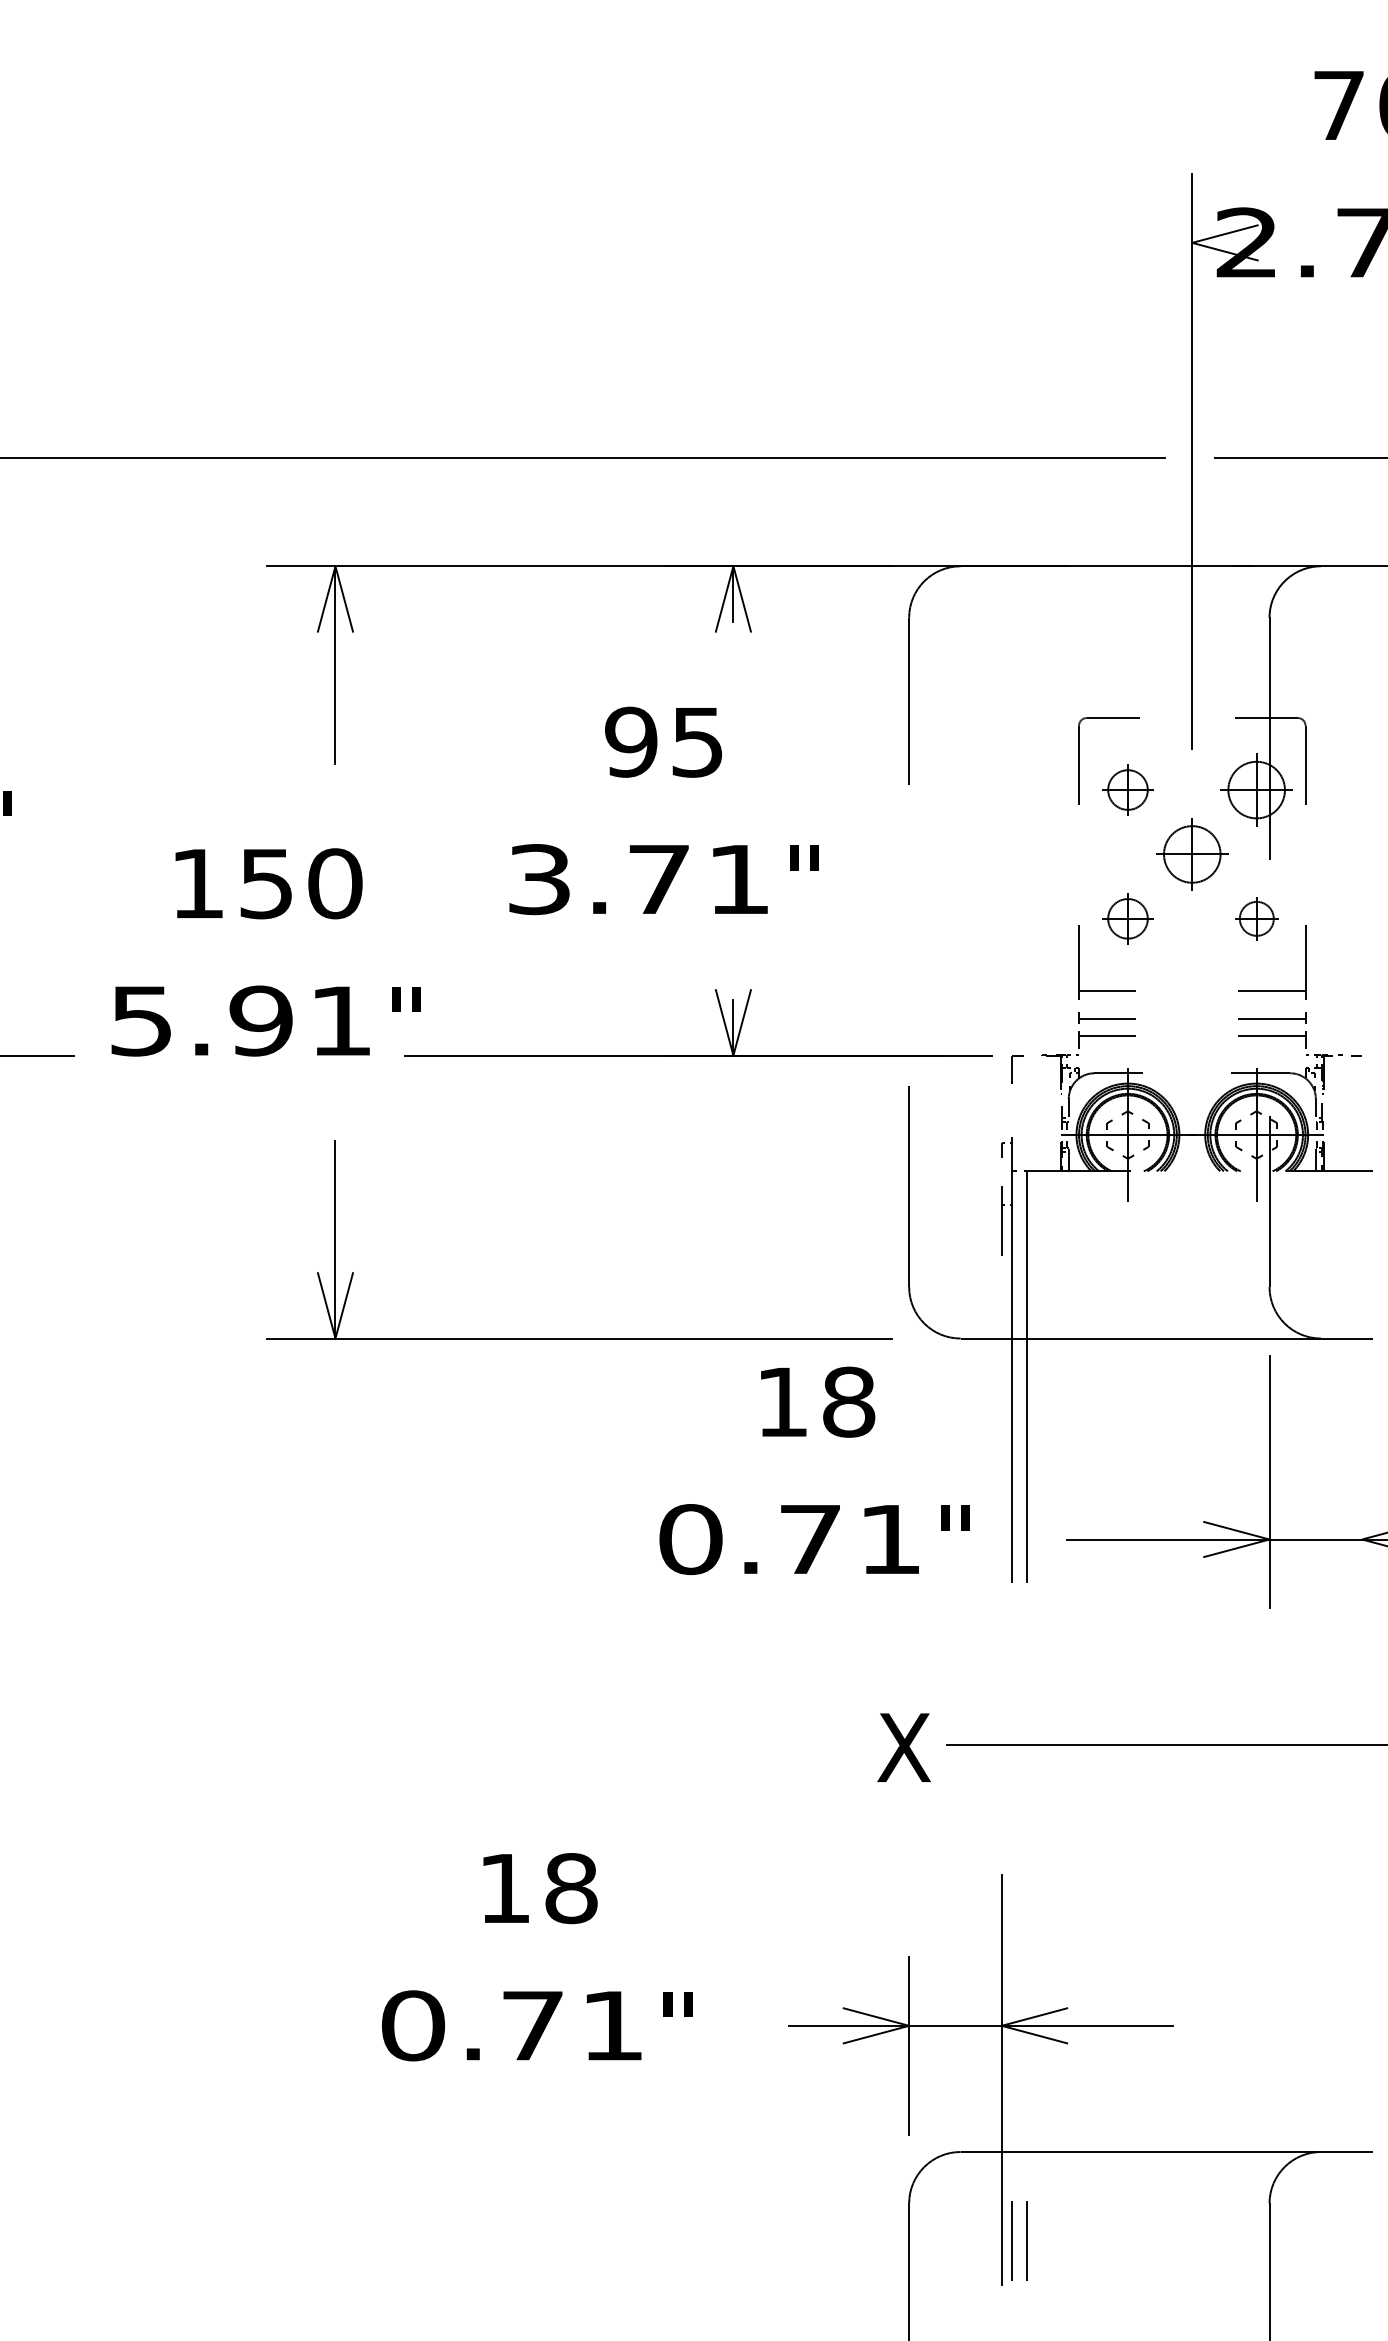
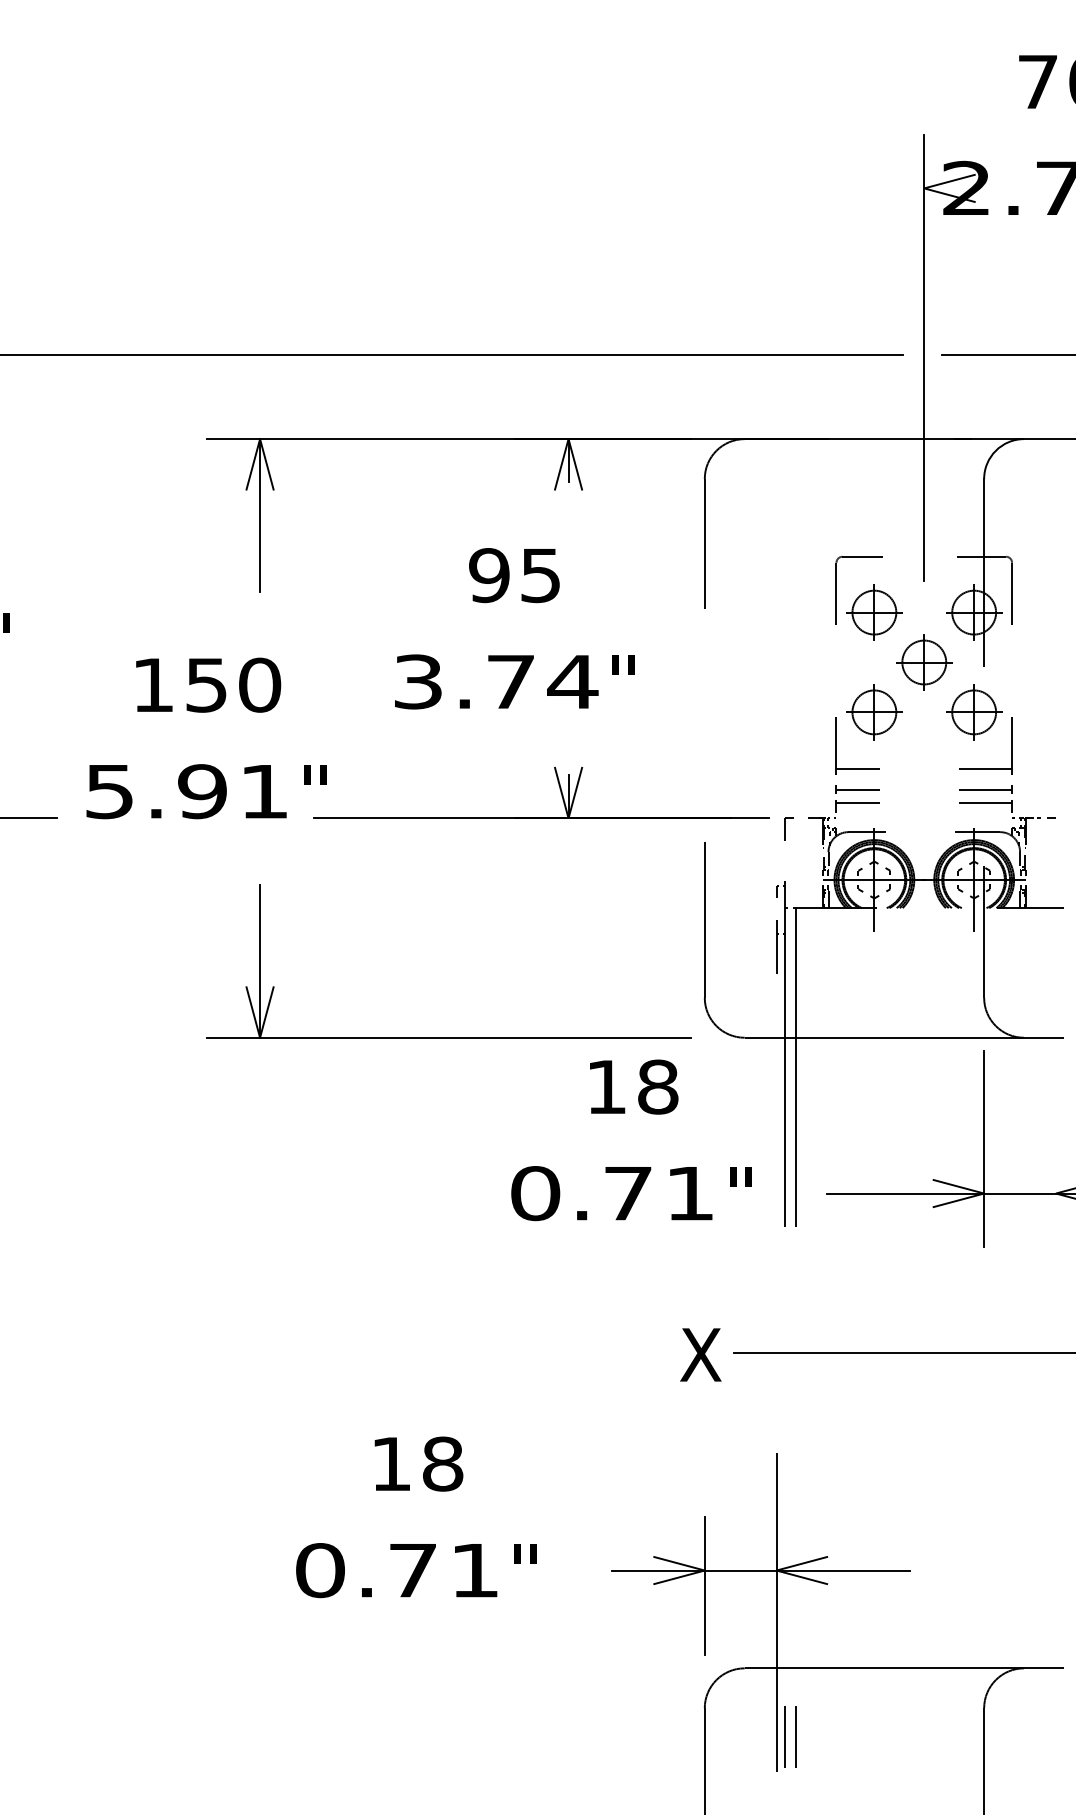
part: (1128, 789) -> (874, 612), size x1.43
text: (738, 878) -> (572, 681), 3.71 -> 3.74
part: (1128, 918) -> (874, 712), size x1.43
part: (1257, 918) -> (974, 712), size x1.67

